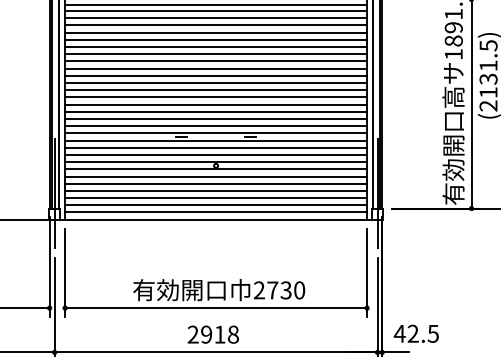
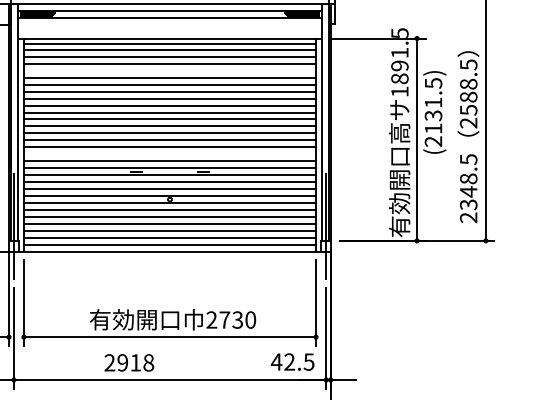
line: (215, 32) -> (169, 70), removed
line: (215, 119) -> (169, 154), removed
text: (416, 333) -> (292, 361), moved
text: (213, 334) -> (129, 362), moved

